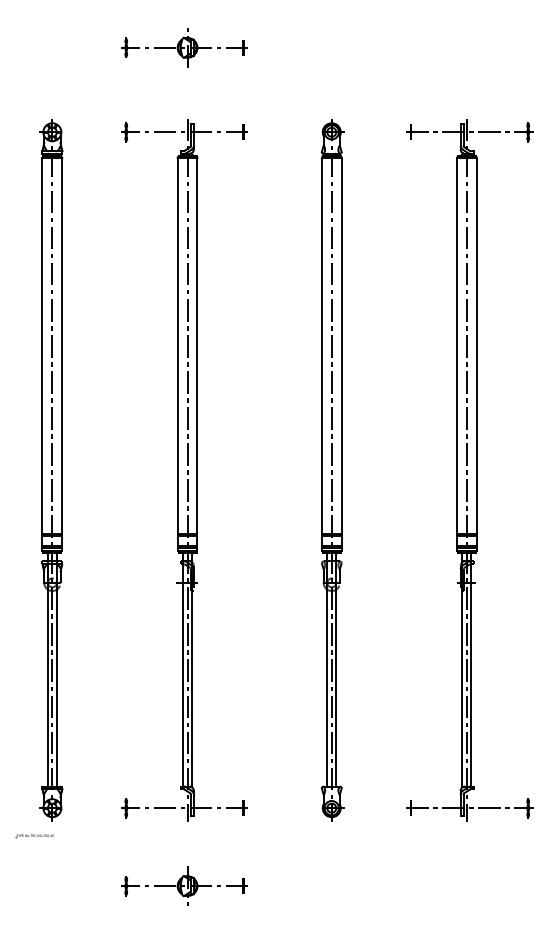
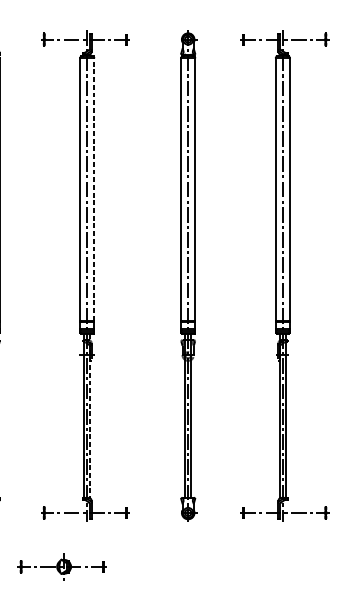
line: (197, 345) -> (94, 188), solid -> dashed
line: (192, 669) -> (90, 415), solid -> dashed
part: (184, 885) -> (61, 566), moved

